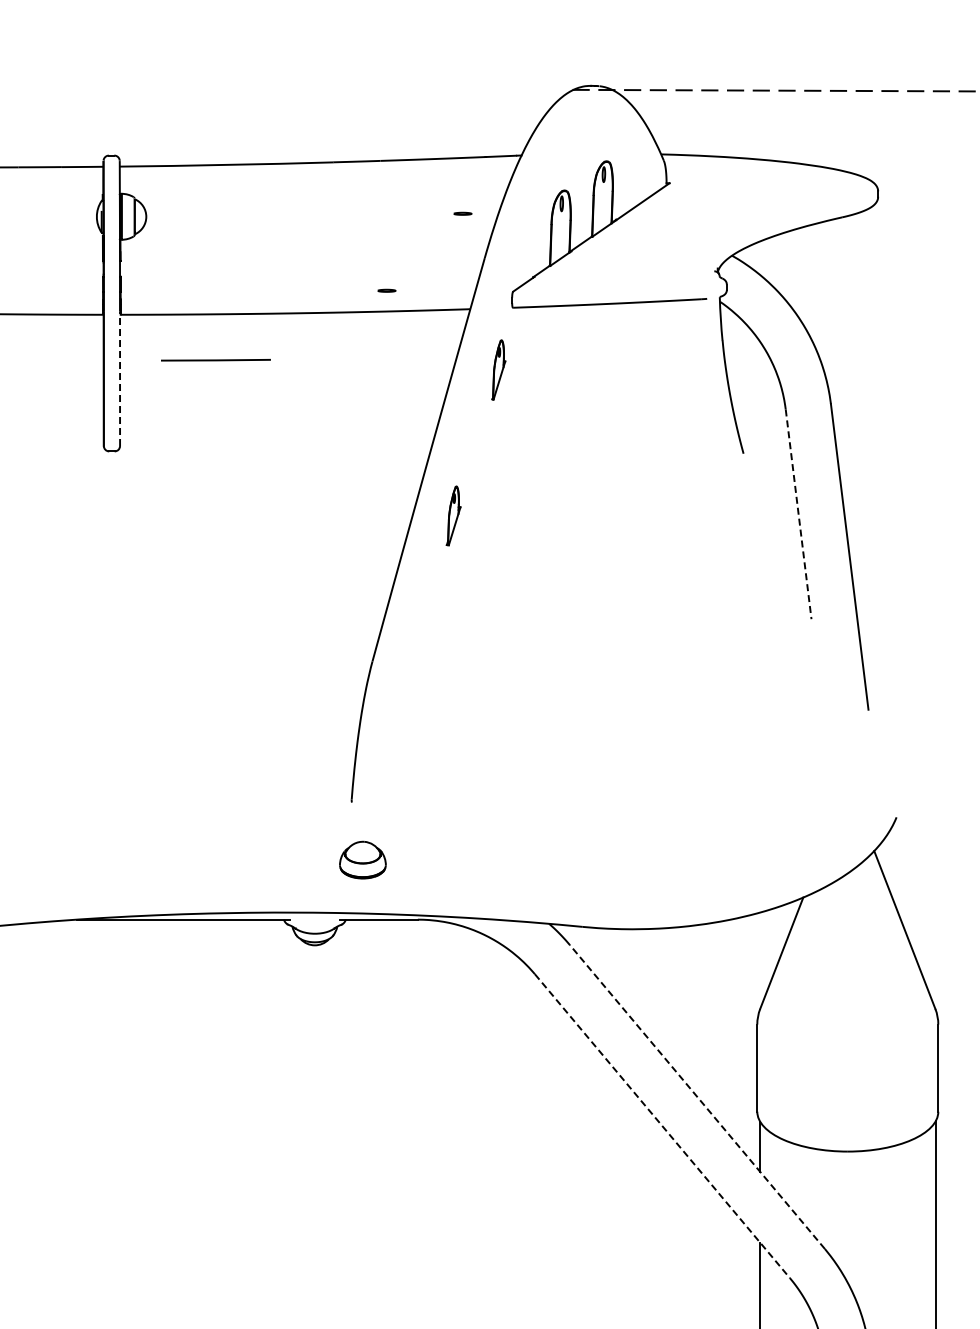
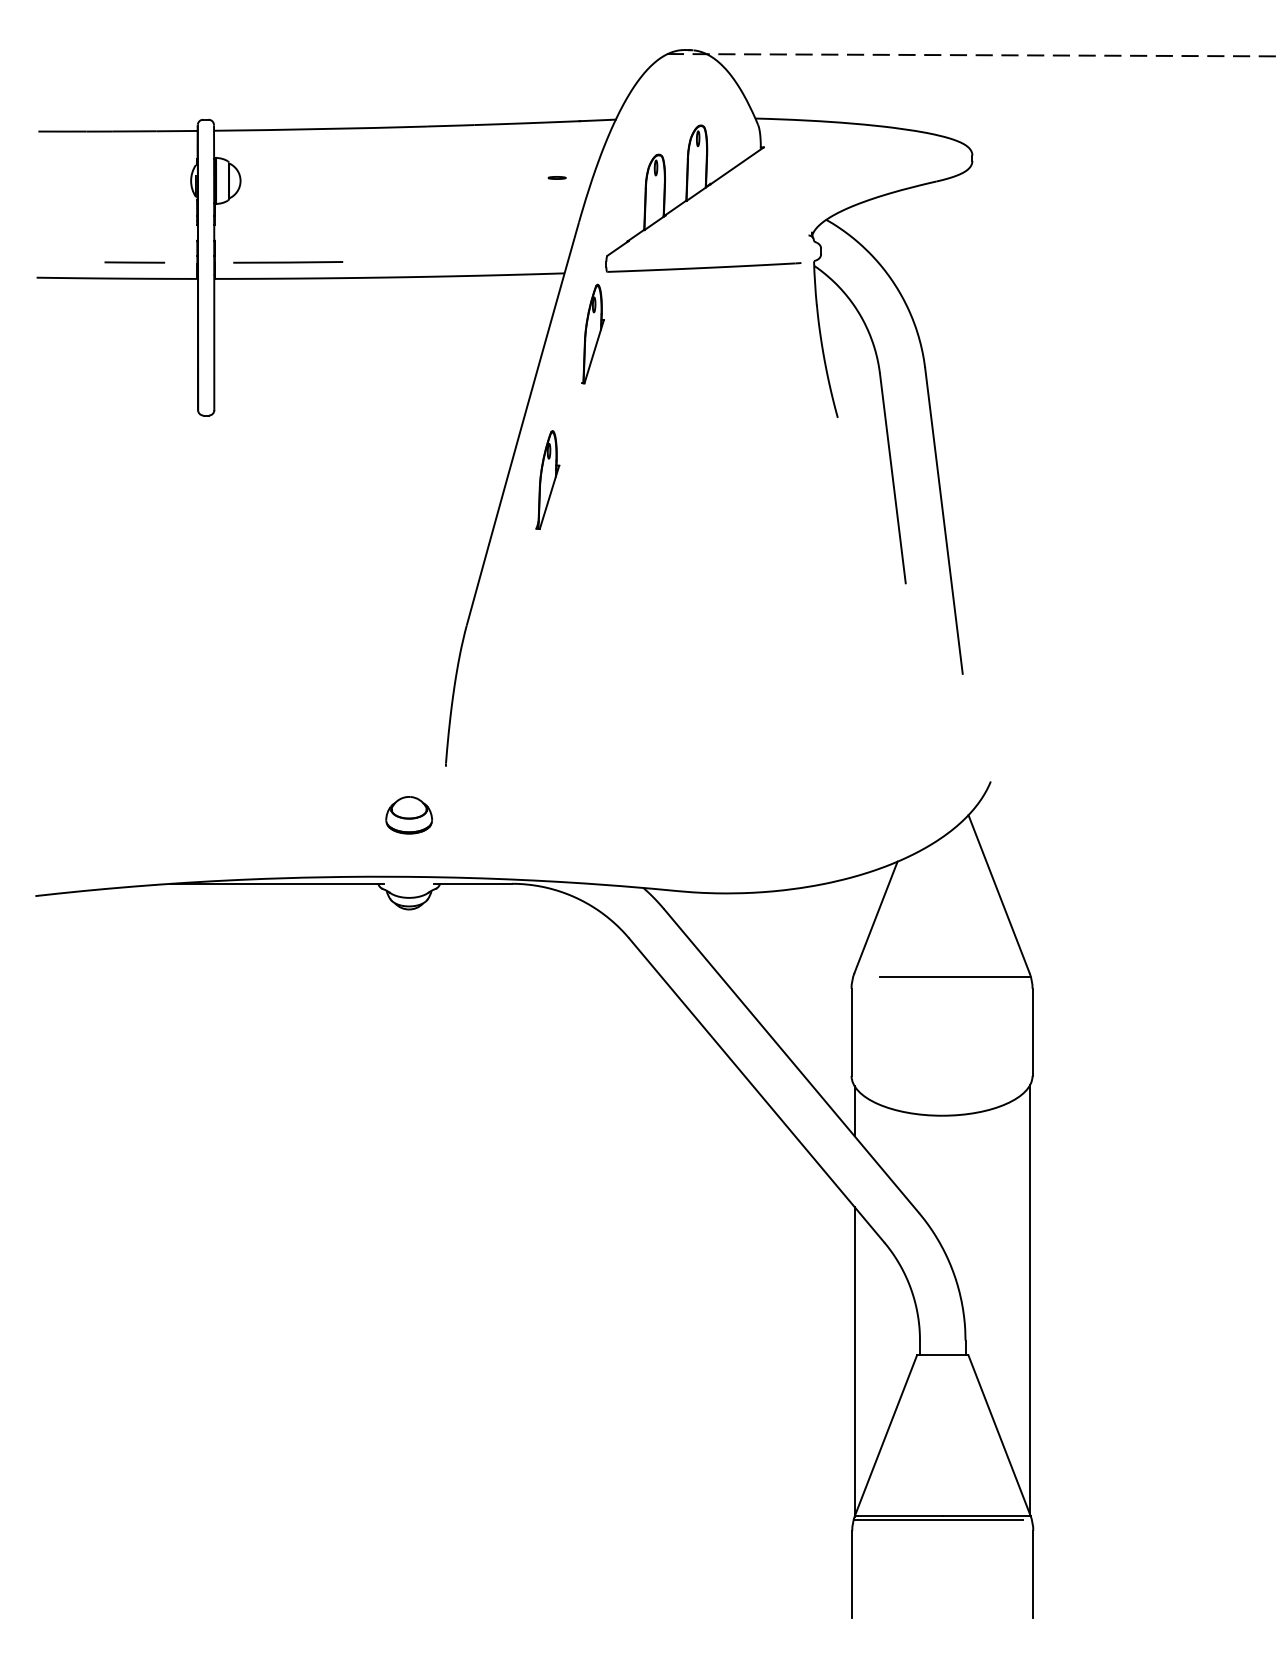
line: (386, 290) -> (480, 254), removed
line: (40, 298) -> (134, 262), added
line: (216, 360) -> (288, 262), moved
part: (498, 369) -> (592, 333), size x1.67
line: (120, 378) -> (214, 342), dashed -> solid
line: (798, 514) -> (892, 478), dashed -> solid
part: (453, 515) -> (547, 479), size x1.67
part: (362, 860) -> (408, 815), moved
line: (861, 1013) -> (955, 977), added
line: (697, 1096) -> (791, 1060), dashed -> solid
line: (663, 1126) -> (757, 1090), dashed -> solid

